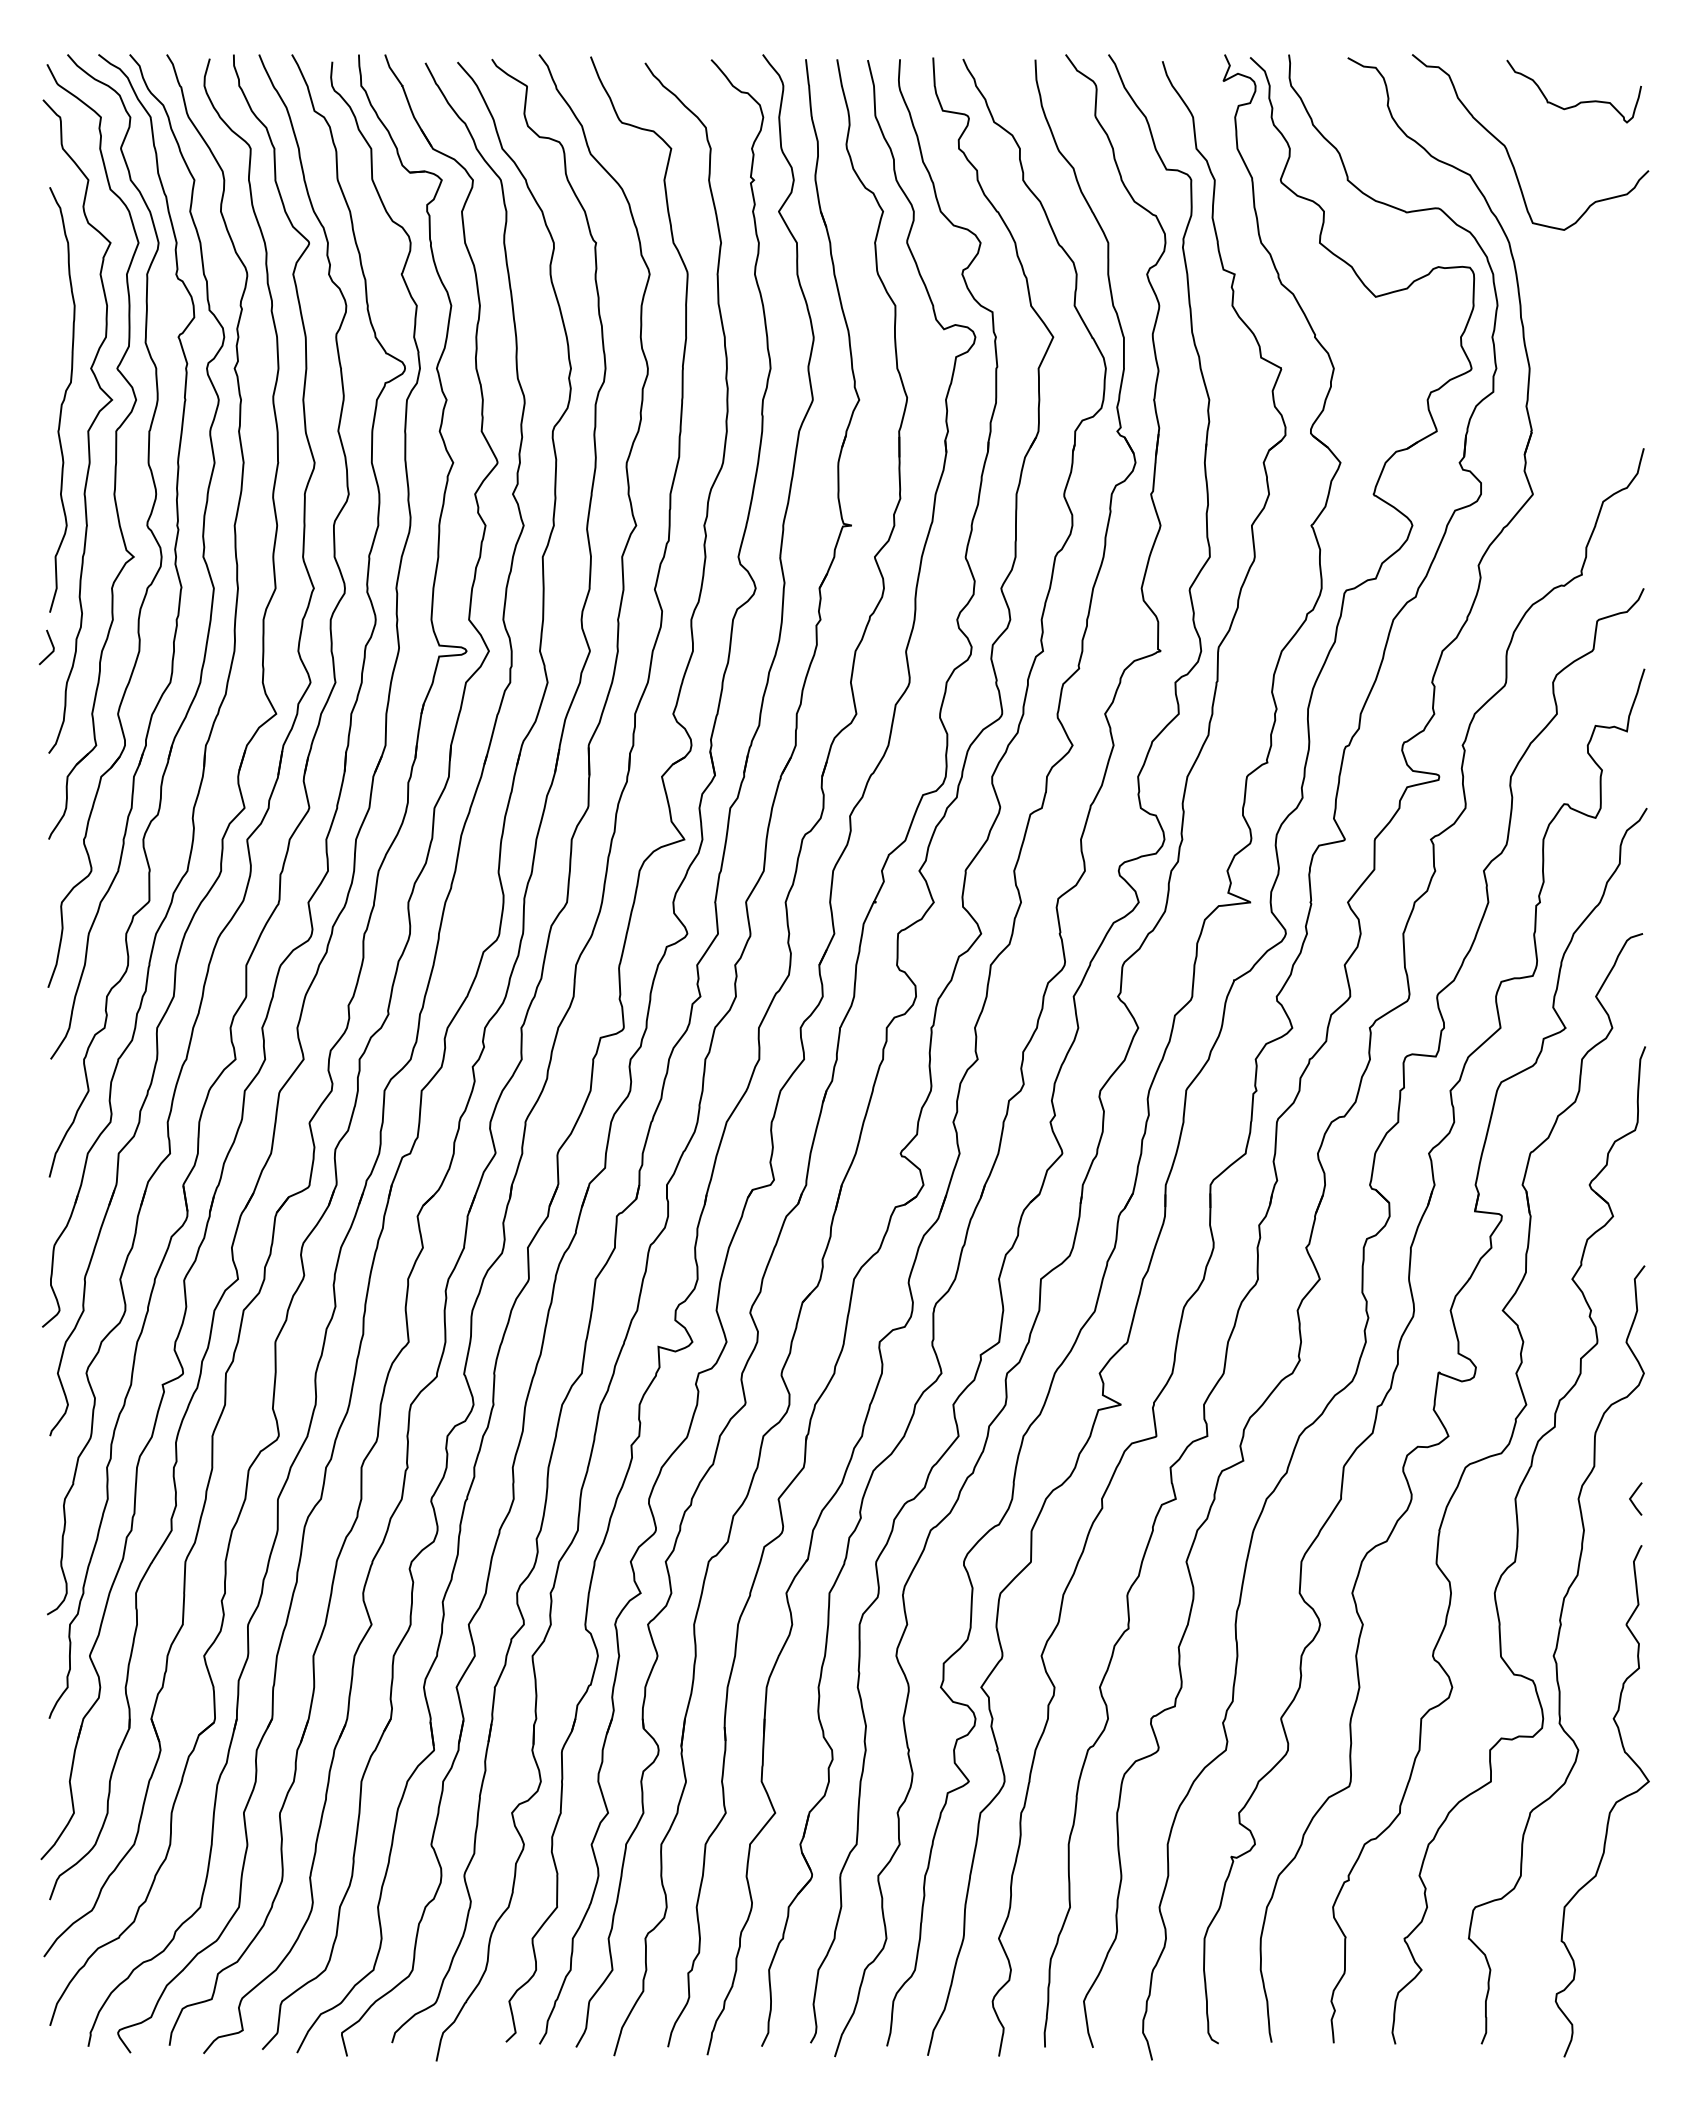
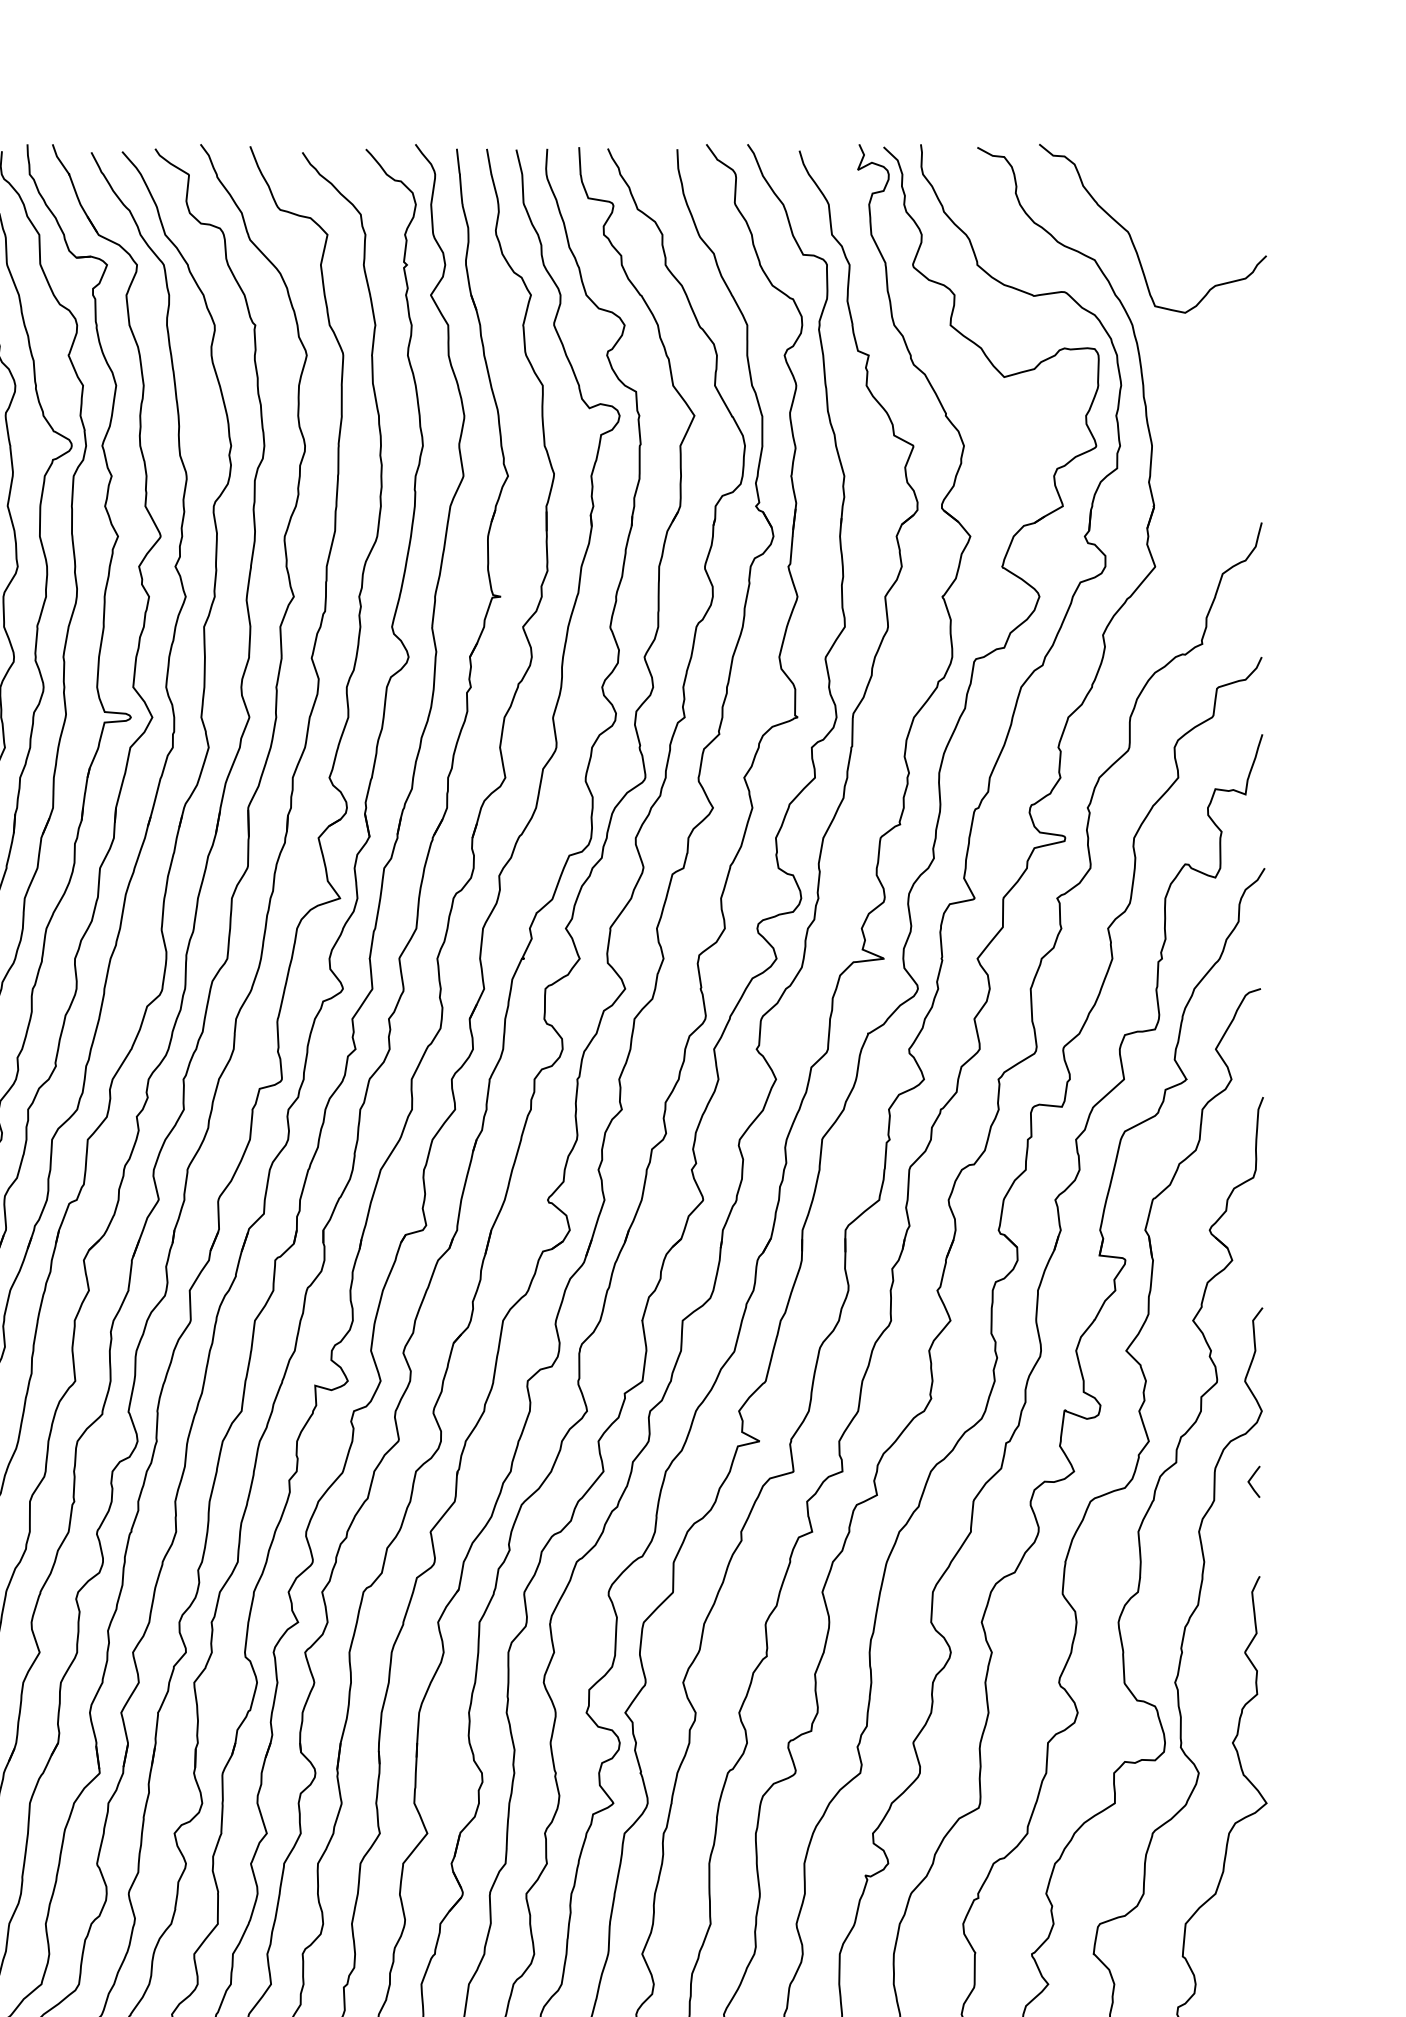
curve: (1580, 101) -> (1200, 189), removed
line: (1632, 1497) -> (1250, 1480), moved

